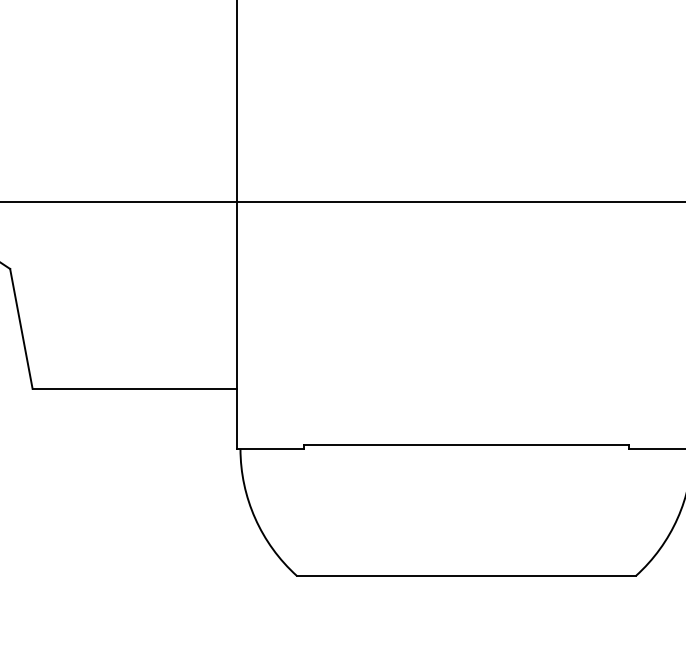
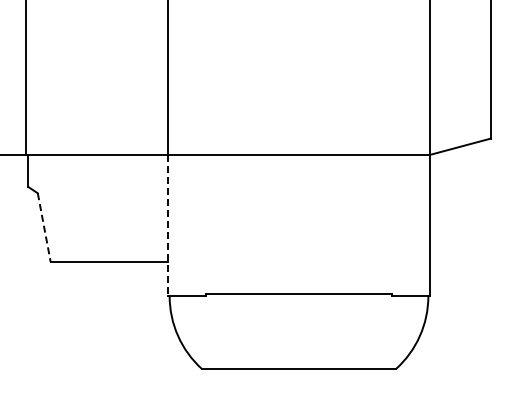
line: (236, 325) -> (167, 225), solid -> dashed
line: (21, 328) -> (44, 227), solid -> dashed

